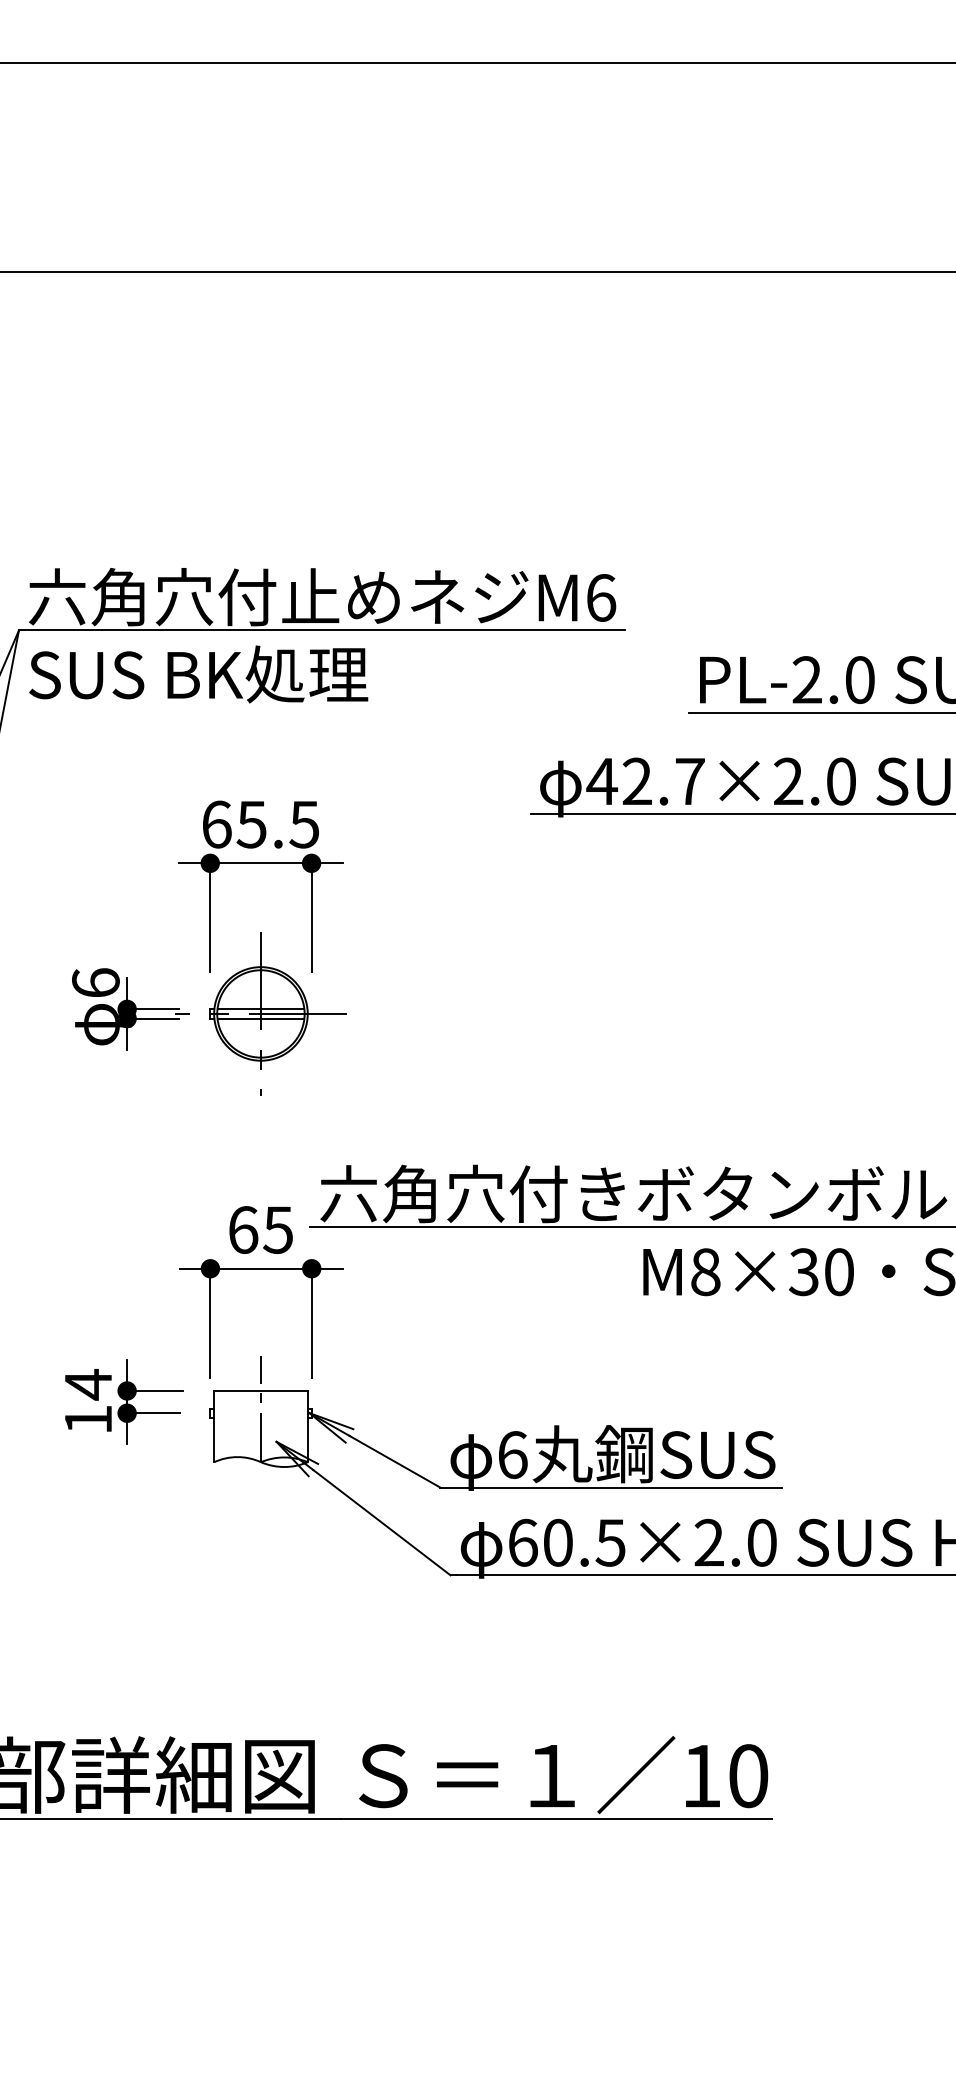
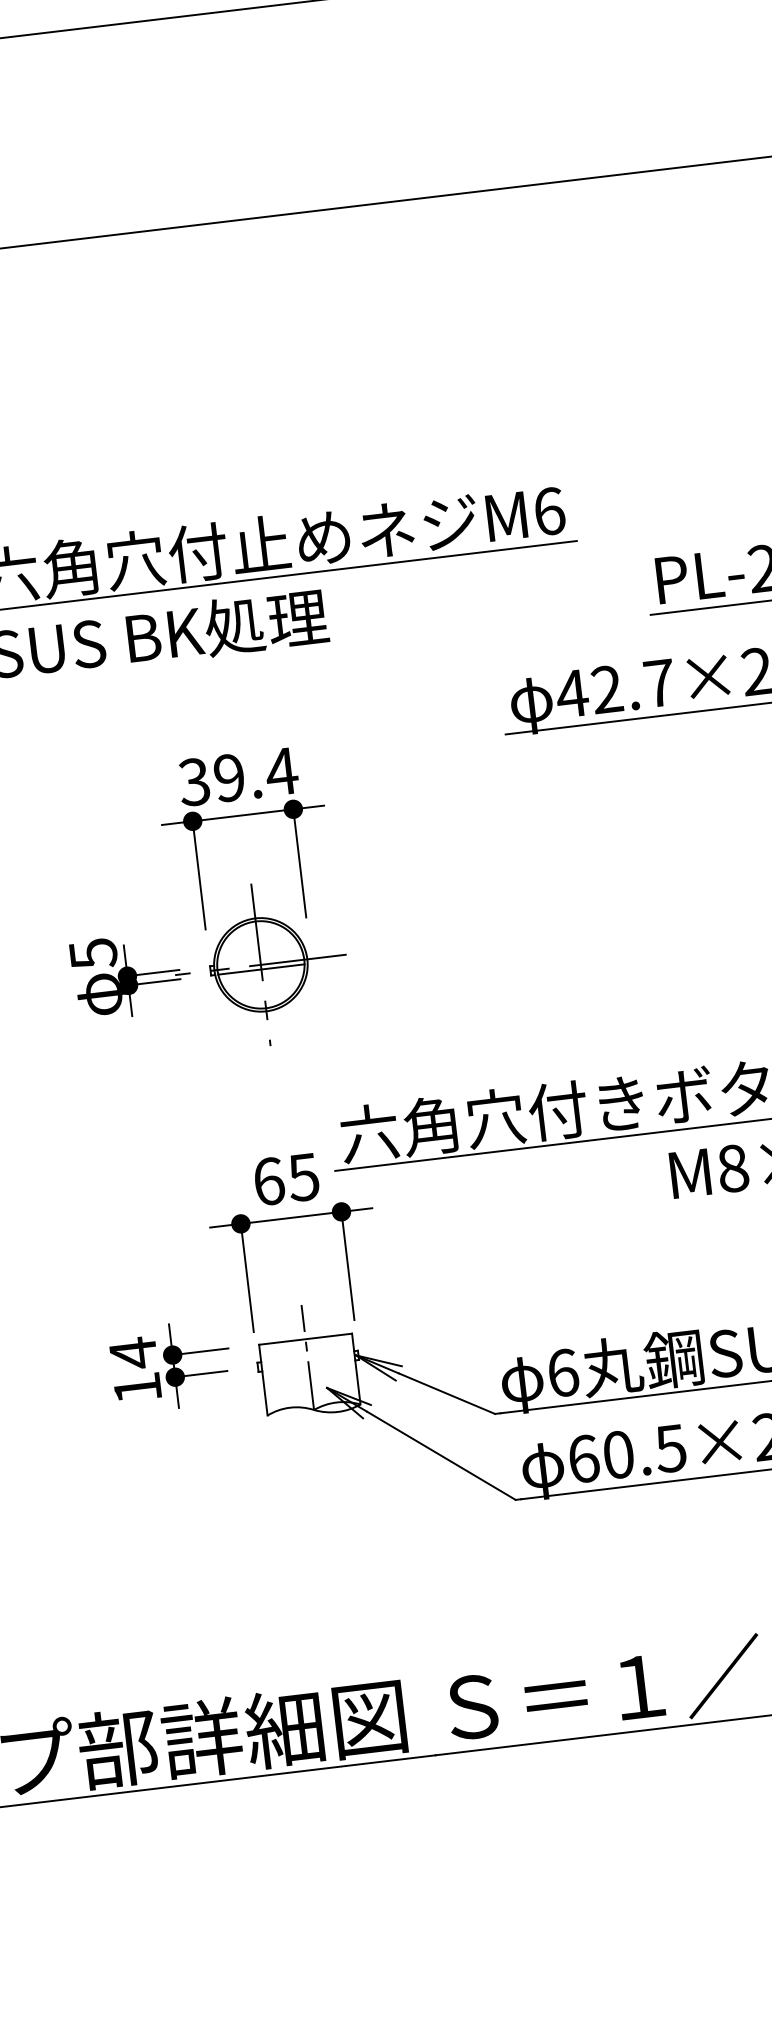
text: (260, 824) -> (238, 776), 65.5 -> 39.4
text: (95, 983) -> (93, 954), 6 -> 5
line: (260, 1009) -> (259, 960), removed

